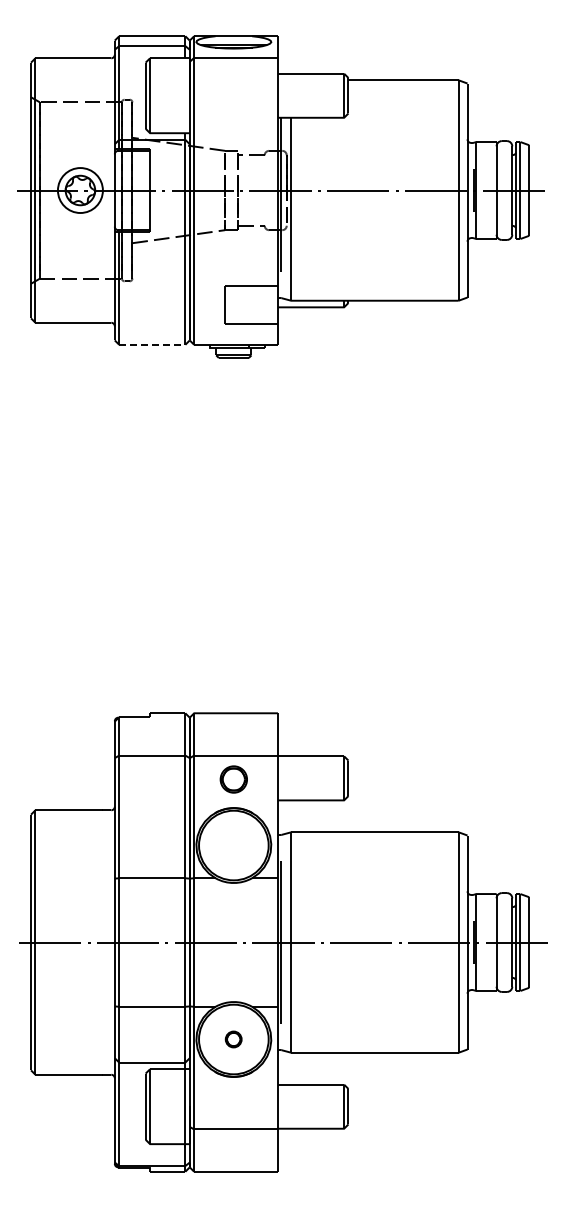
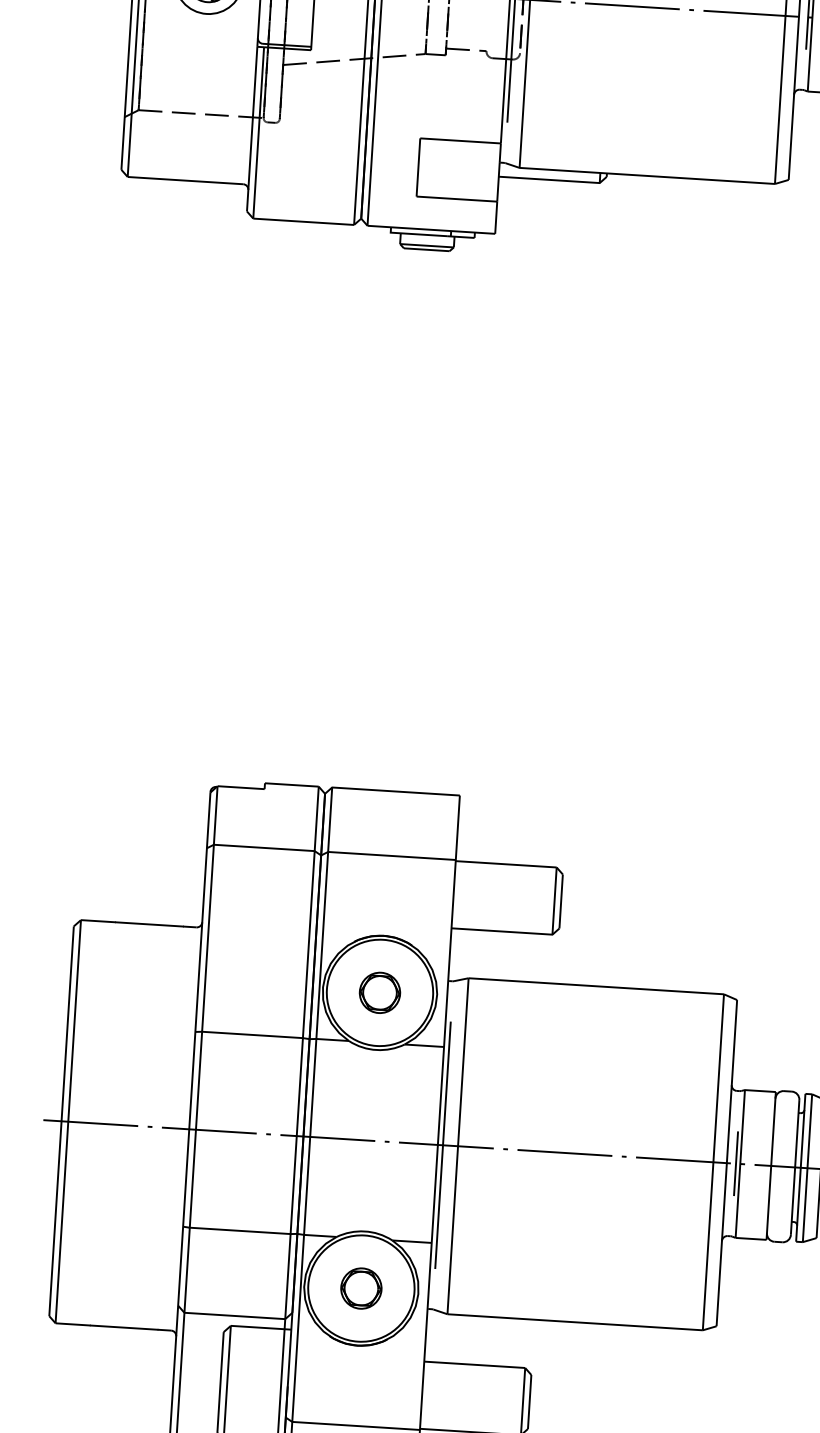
line: (152, 344) -> (304, 221), dashed -> solid
part: (233, 779) -> (379, 992), moved
part: (233, 1039) -> (360, 1288), size x1.67

